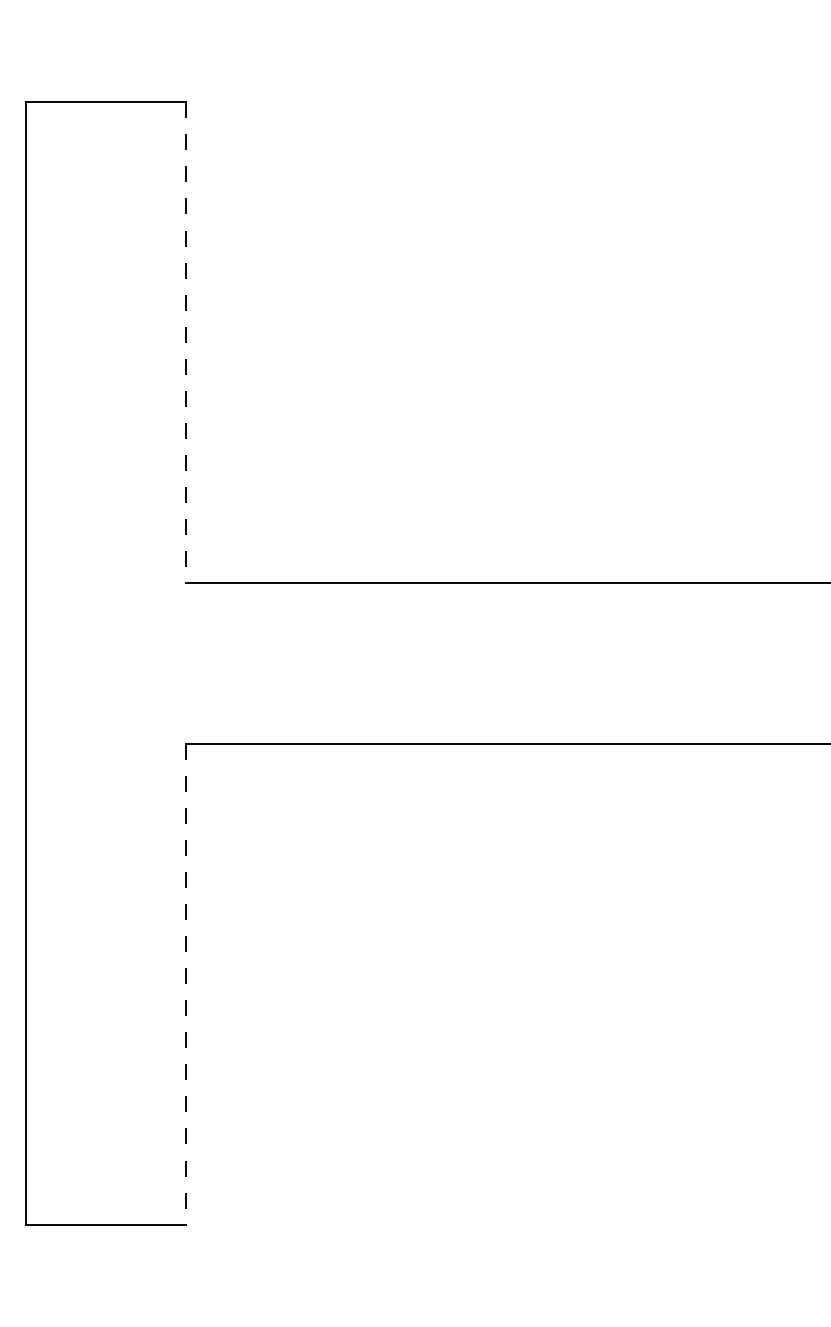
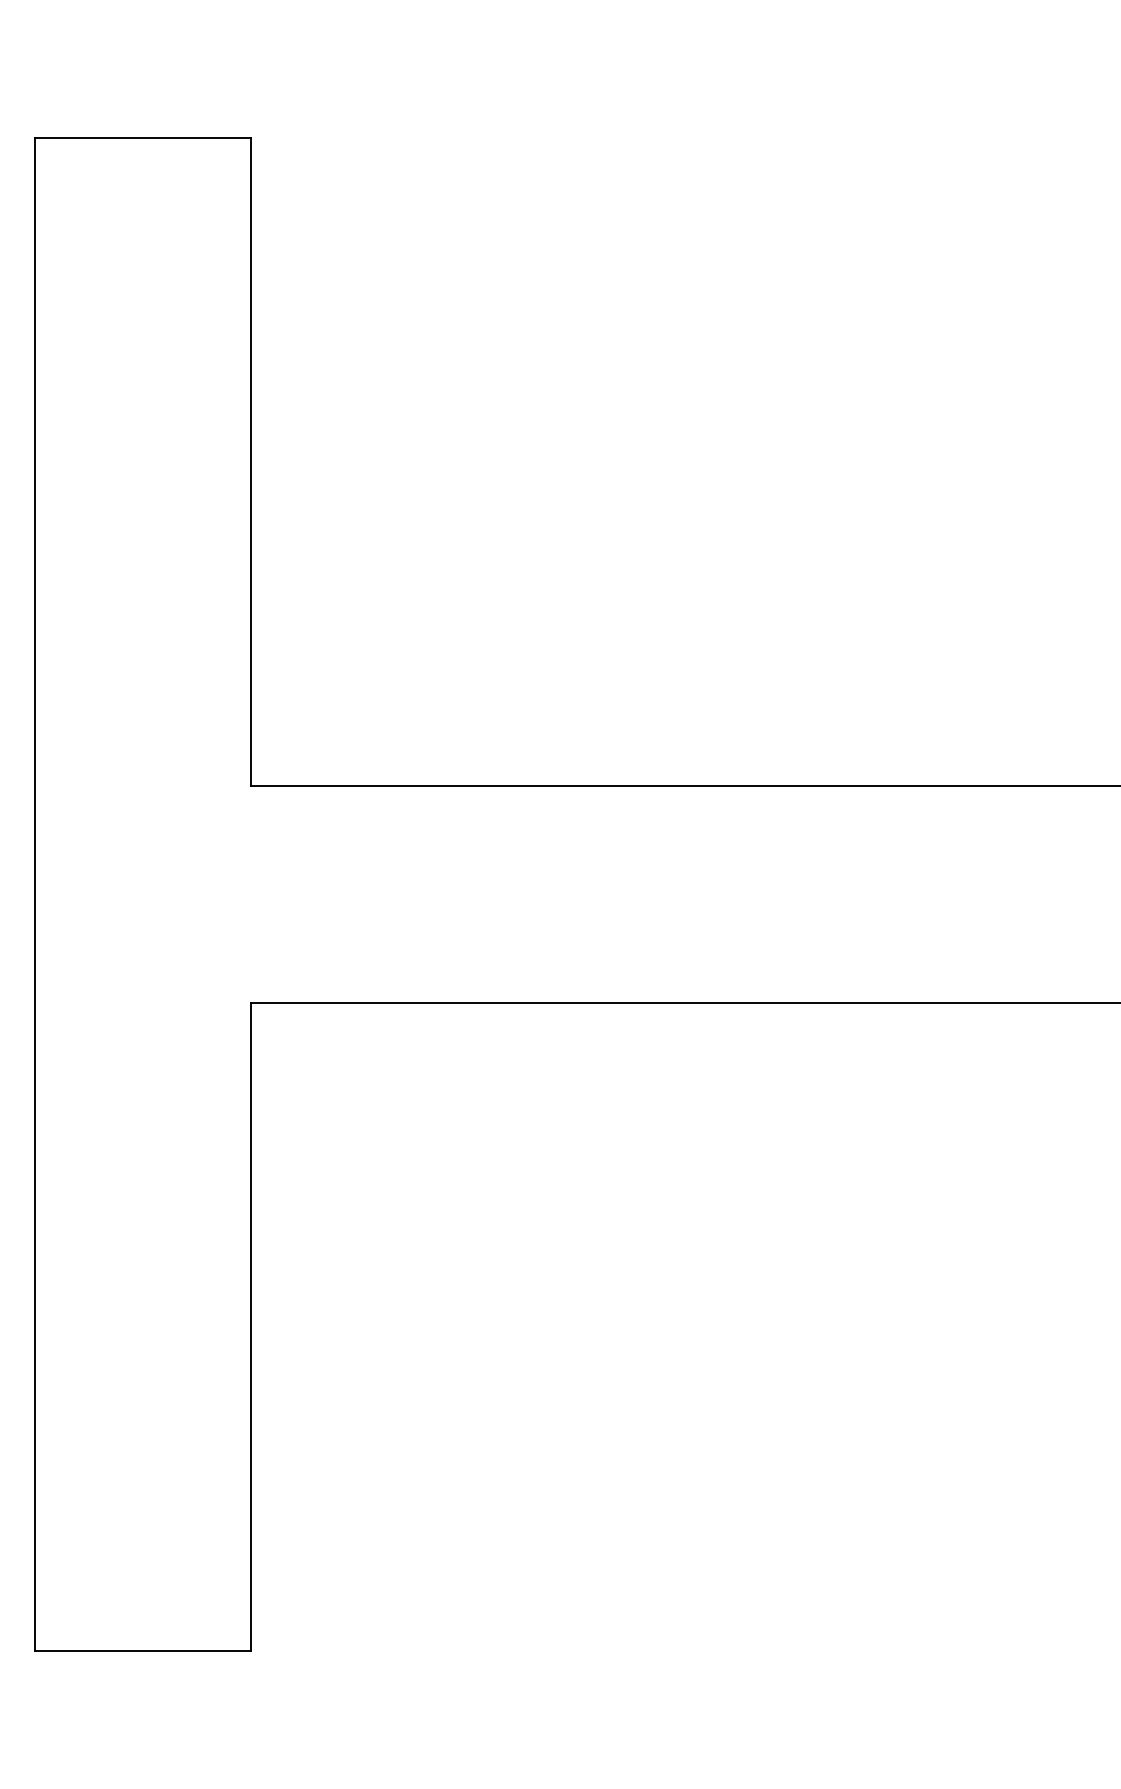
line: (186, 343) -> (251, 462), dashed -> solid
line: (186, 984) -> (251, 1327), dashed -> solid

